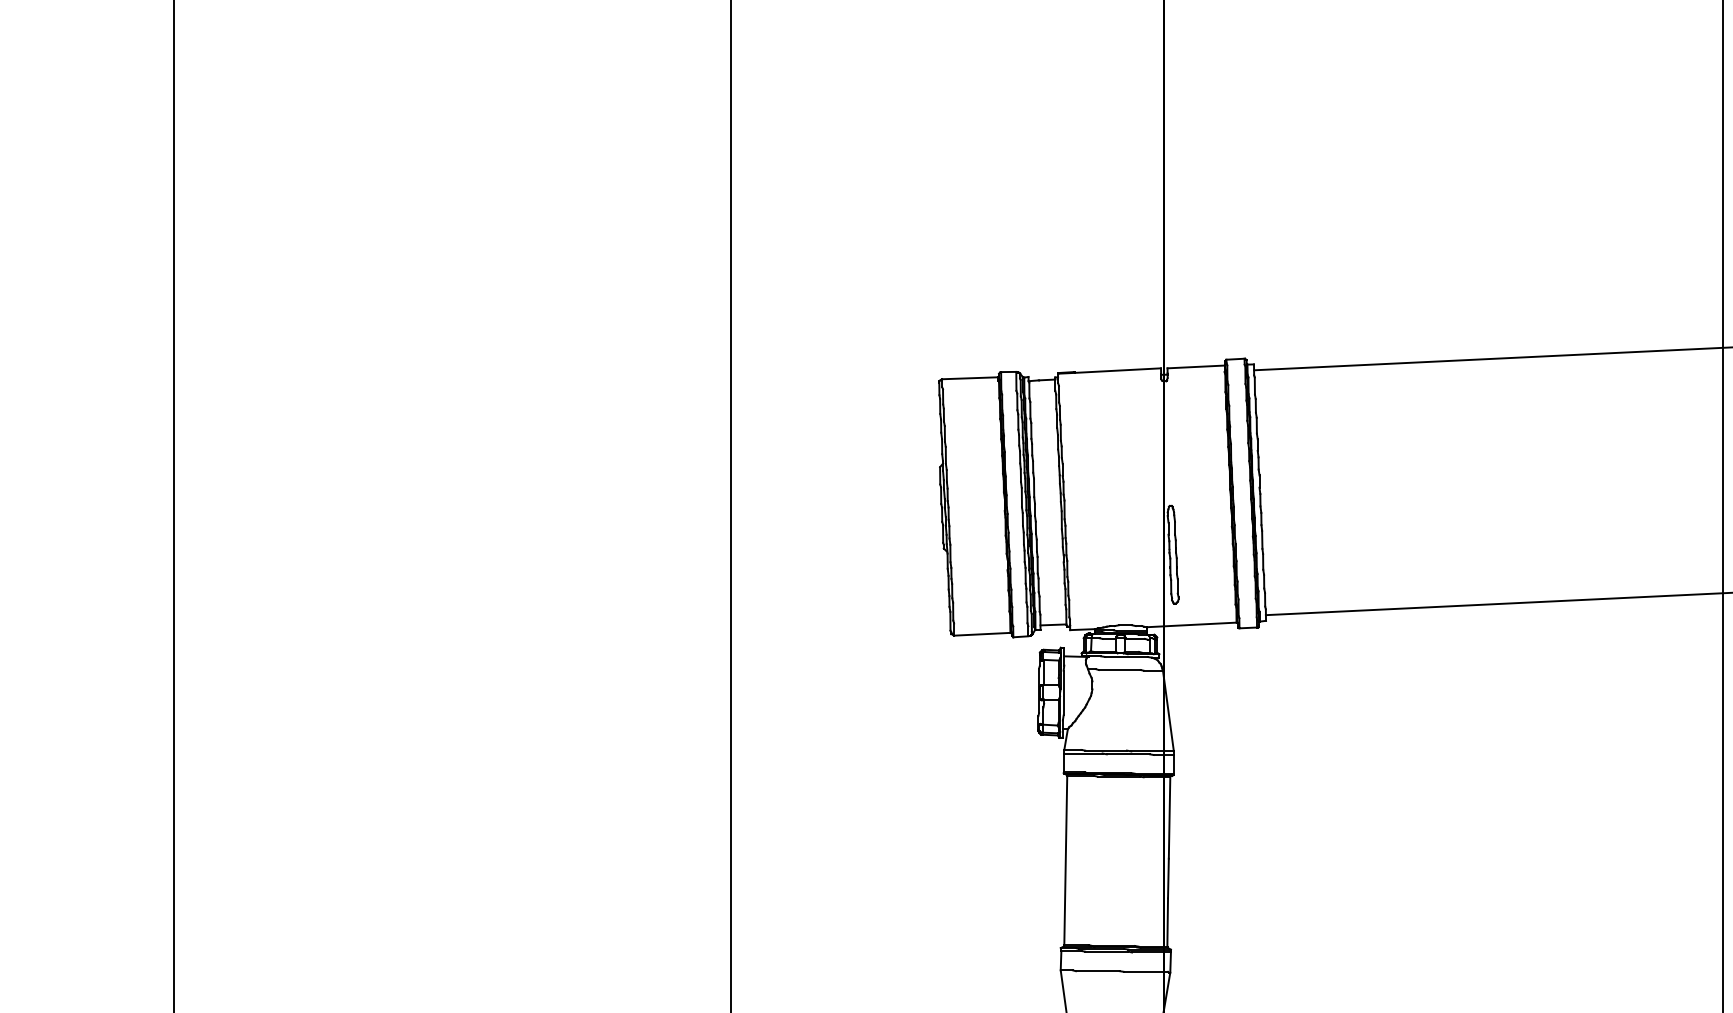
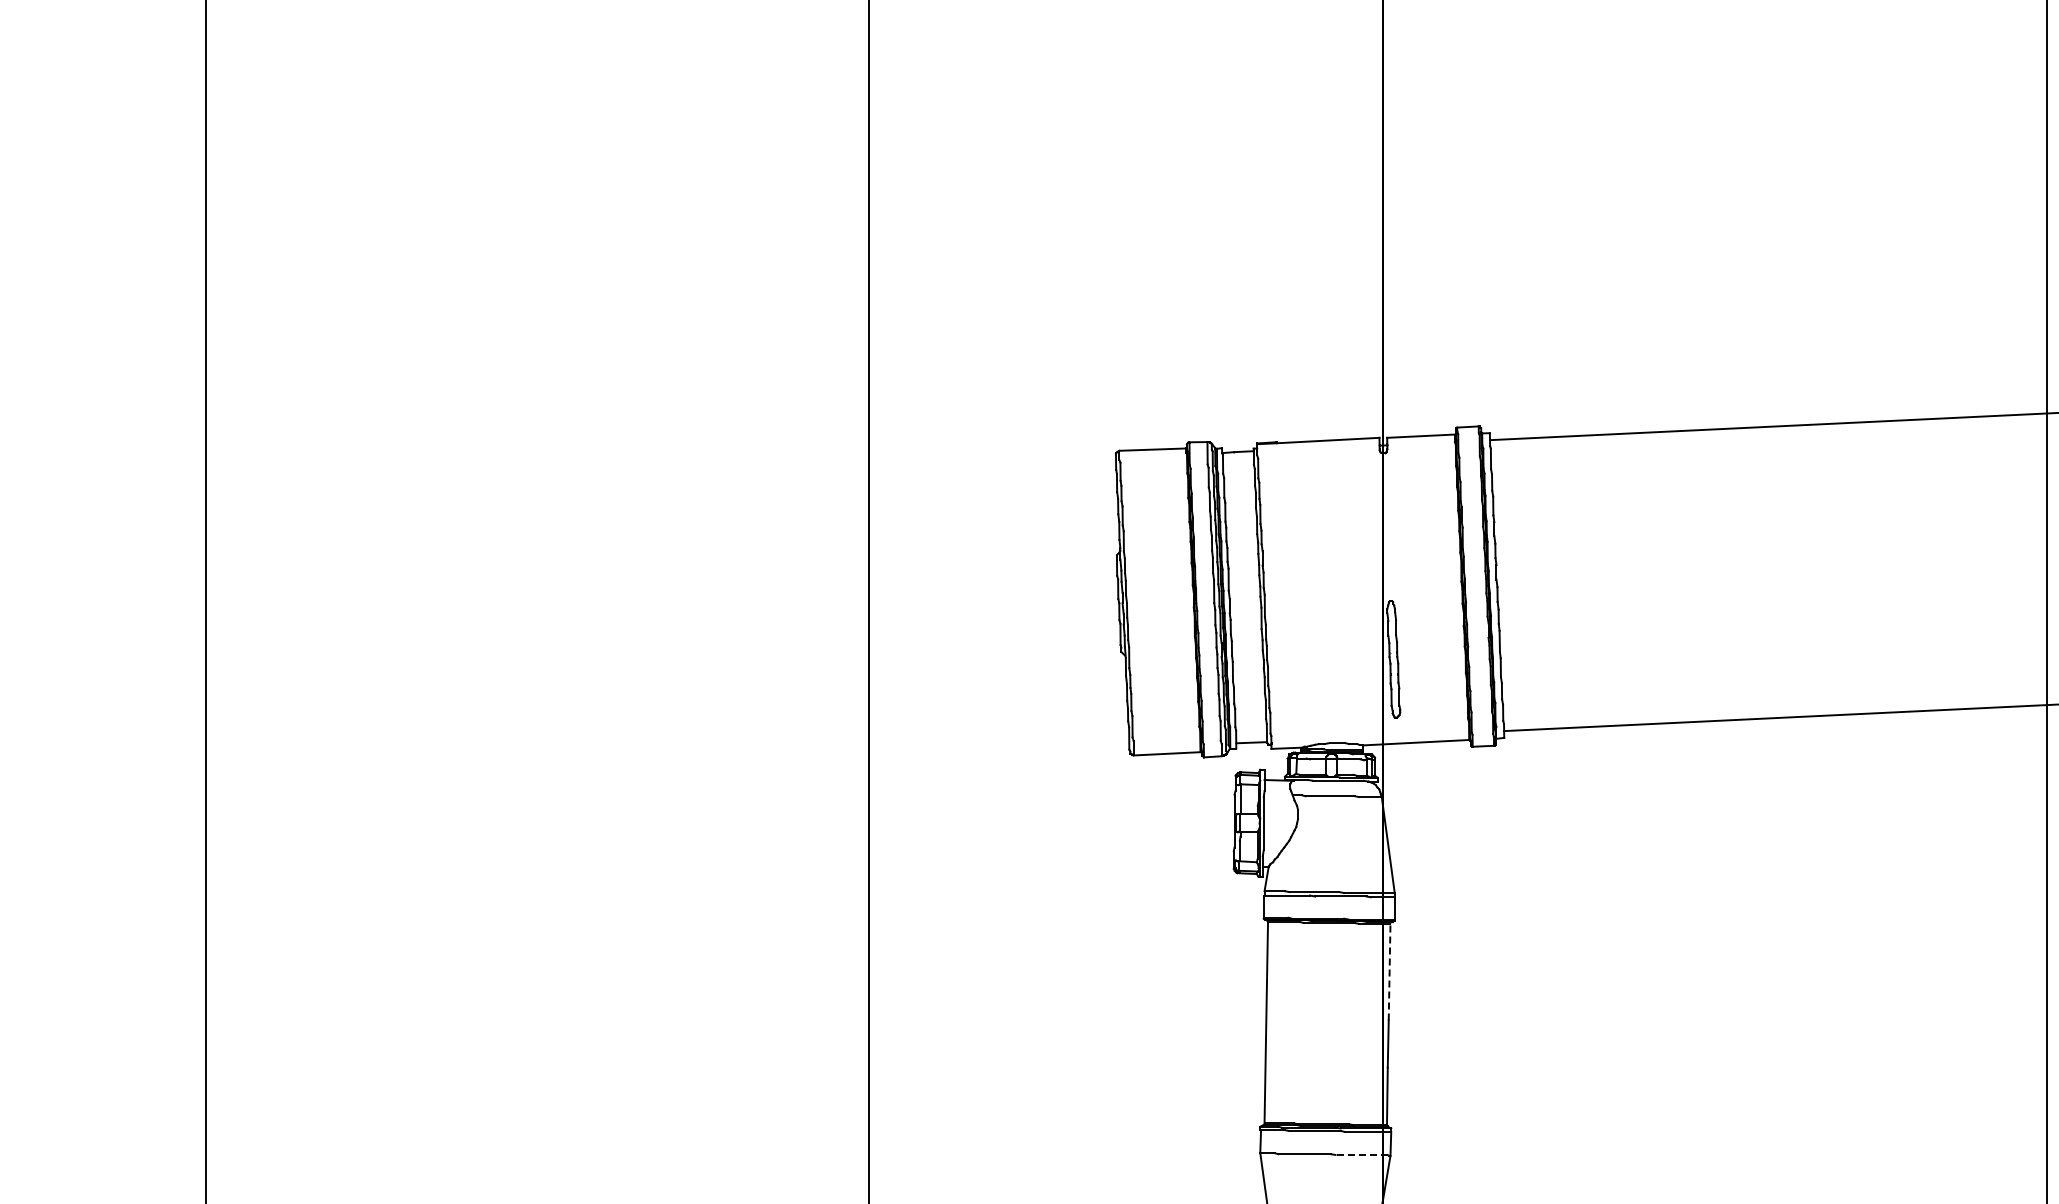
line: (1169, 817) -> (1389, 971), solid -> dashed
line: (1145, 971) -> (1361, 1154), solid -> dashed

